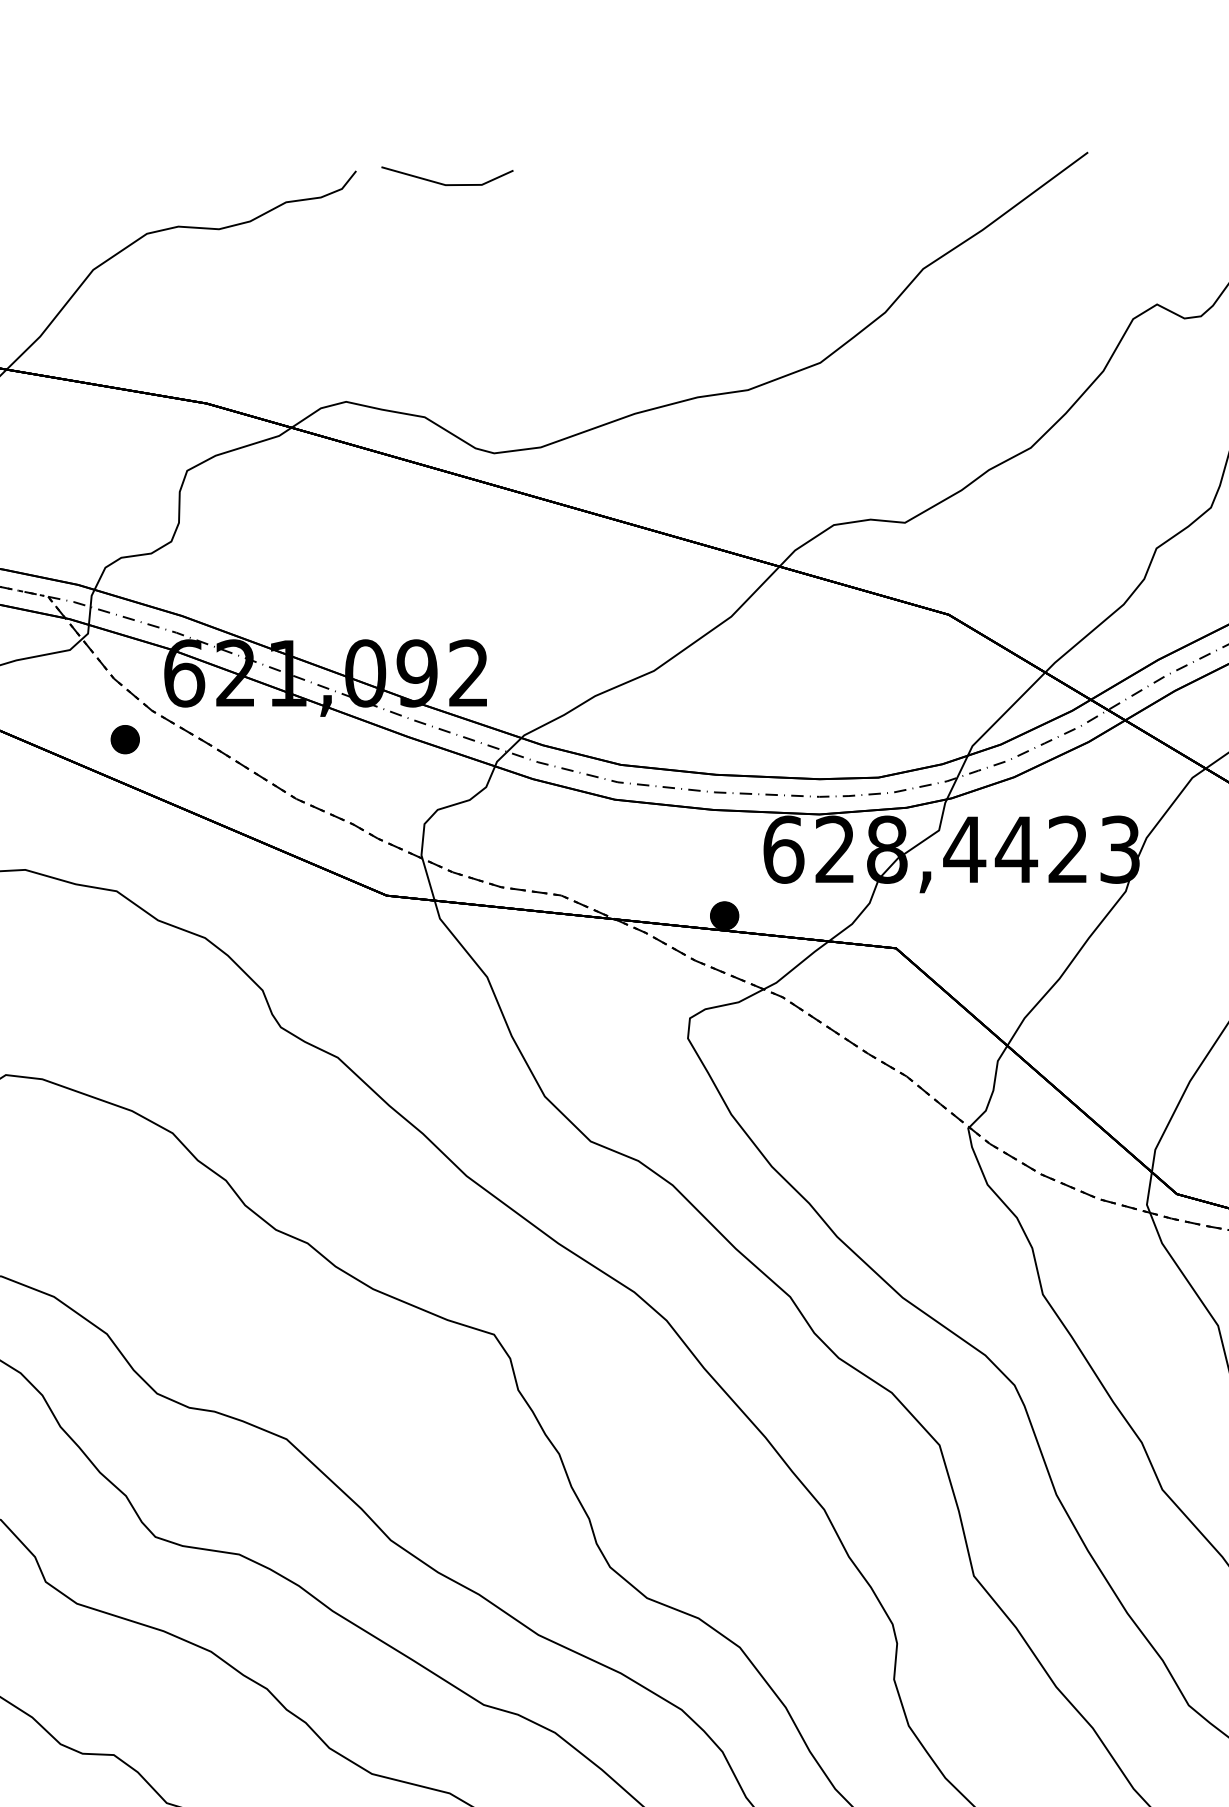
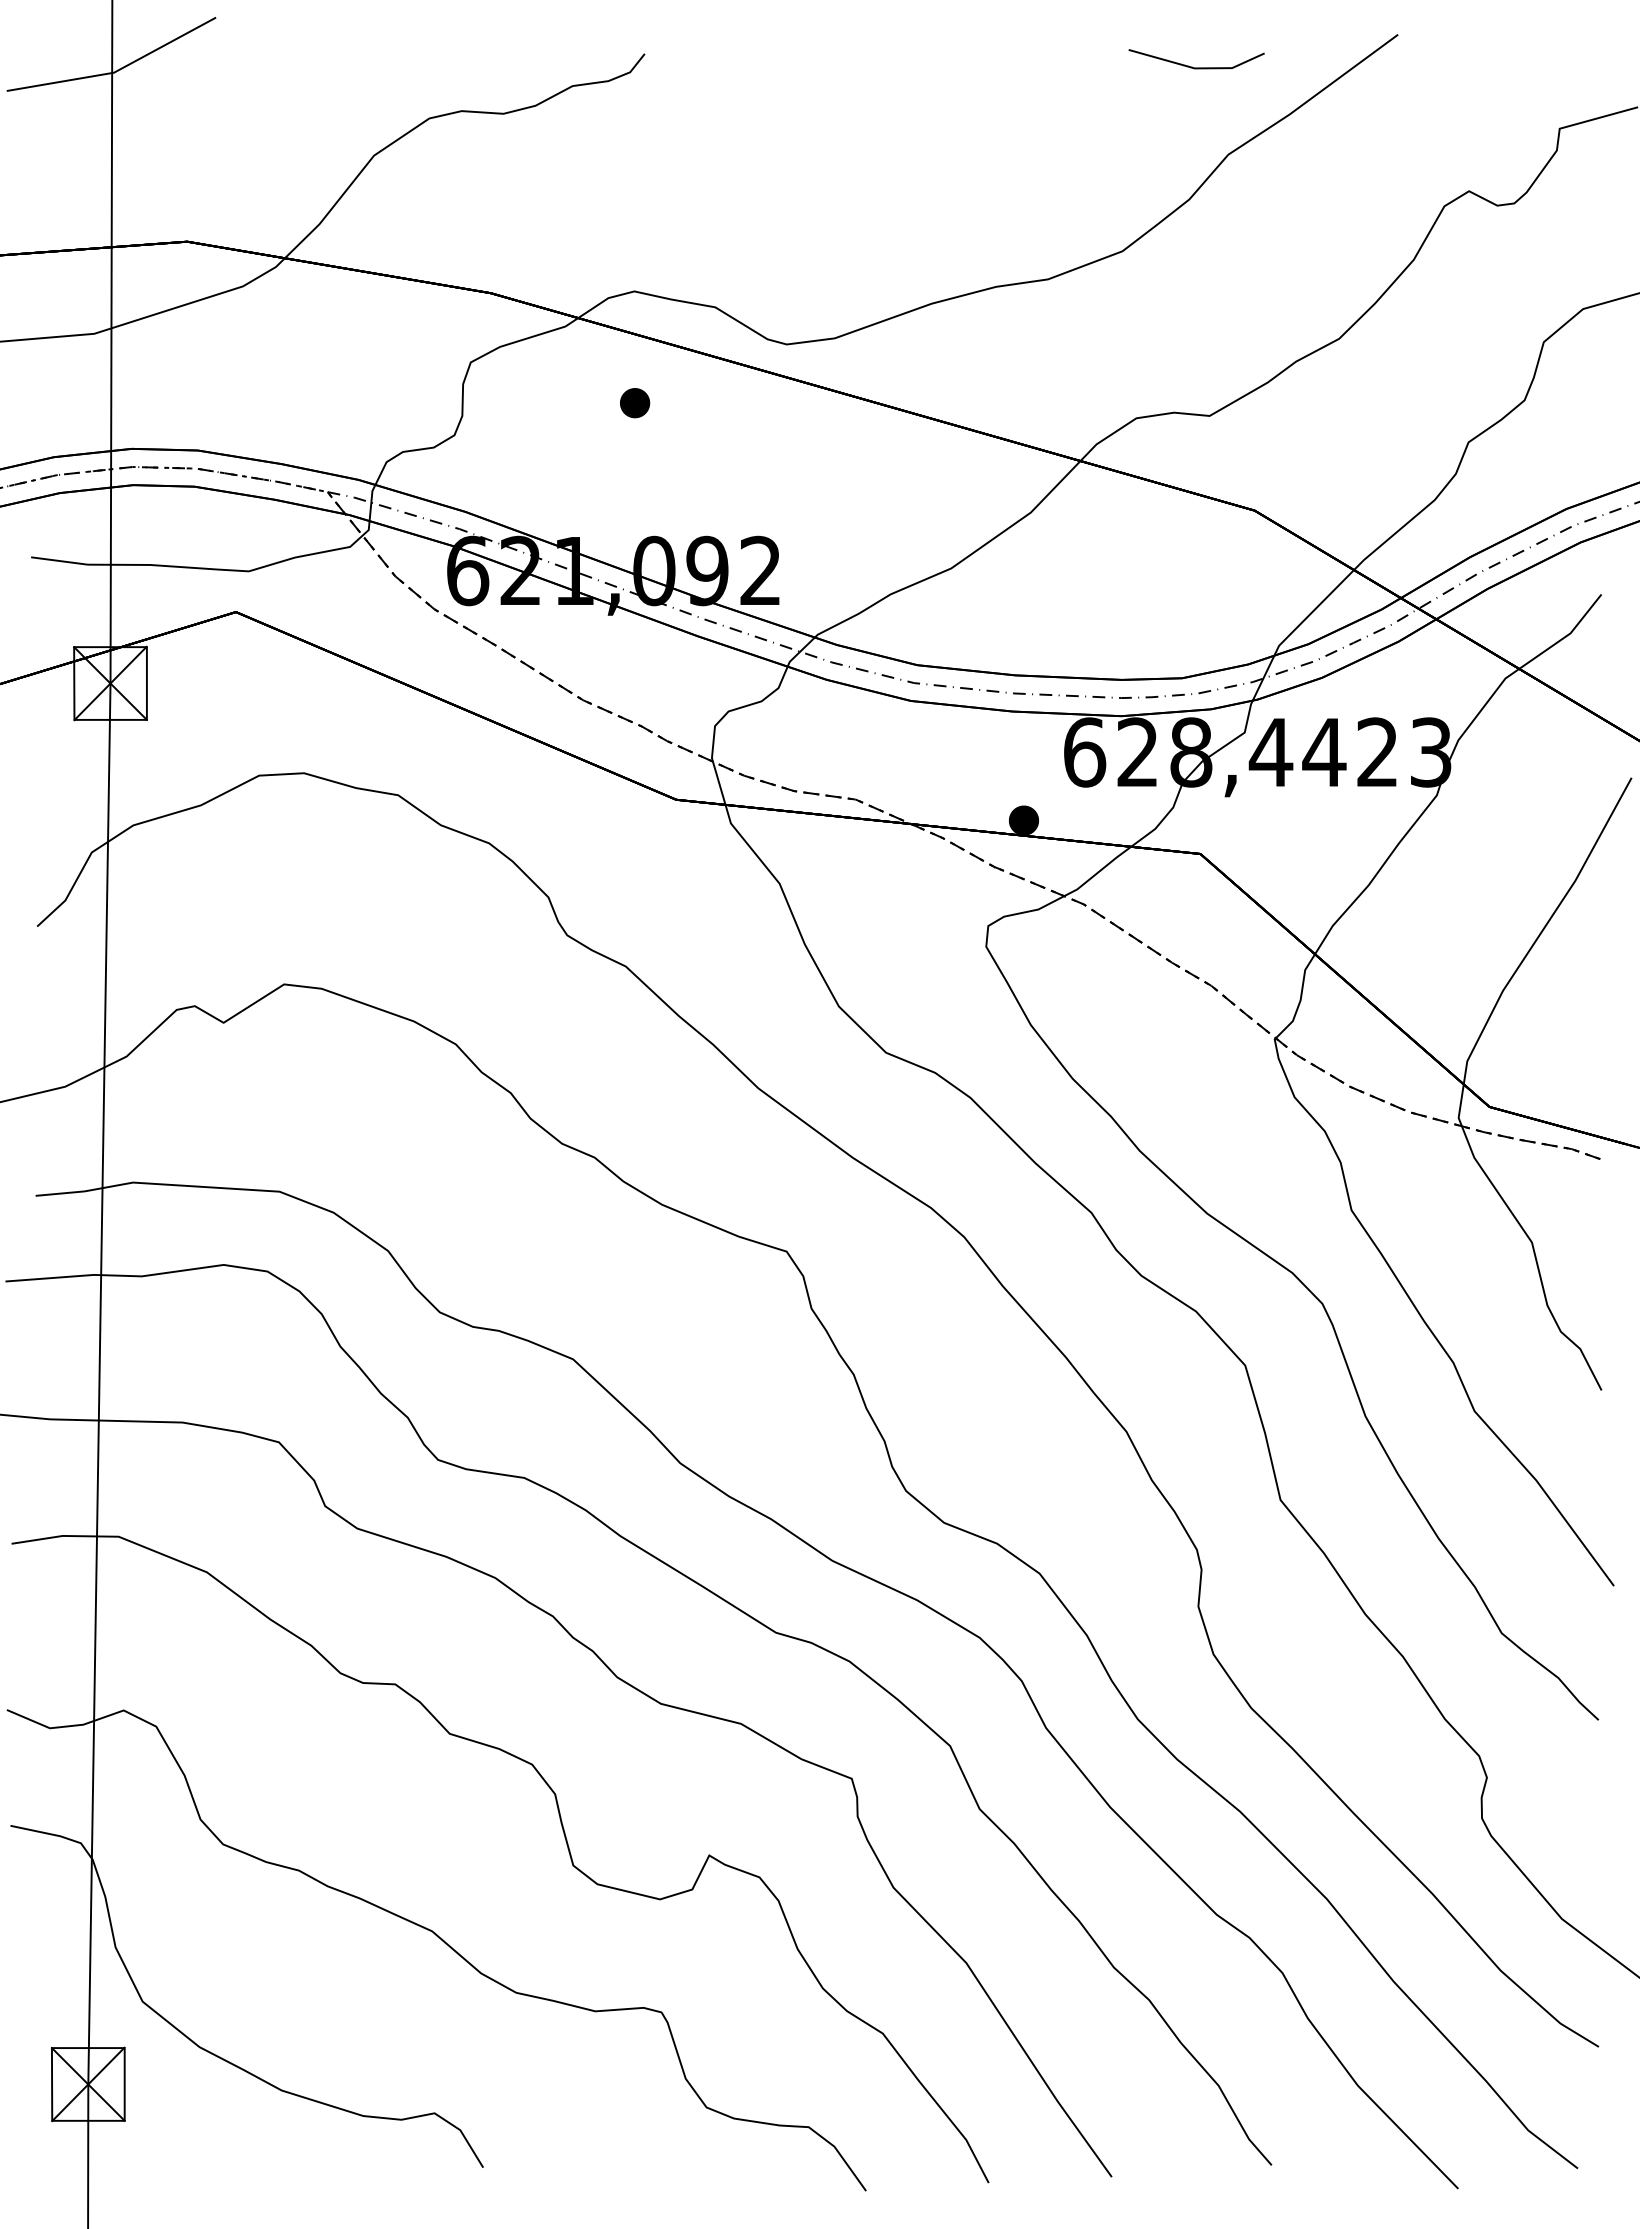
line: (447, 184) -> (1196, 67), moved
part: (125, 739) -> (635, 403), moved

